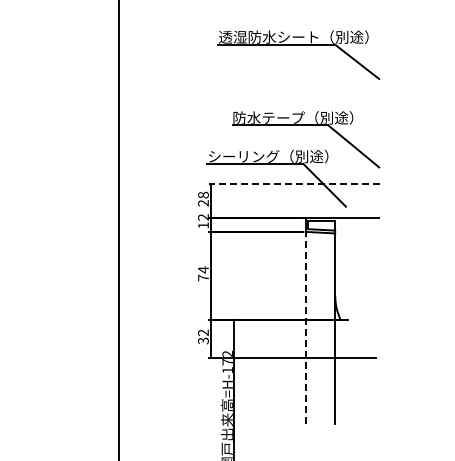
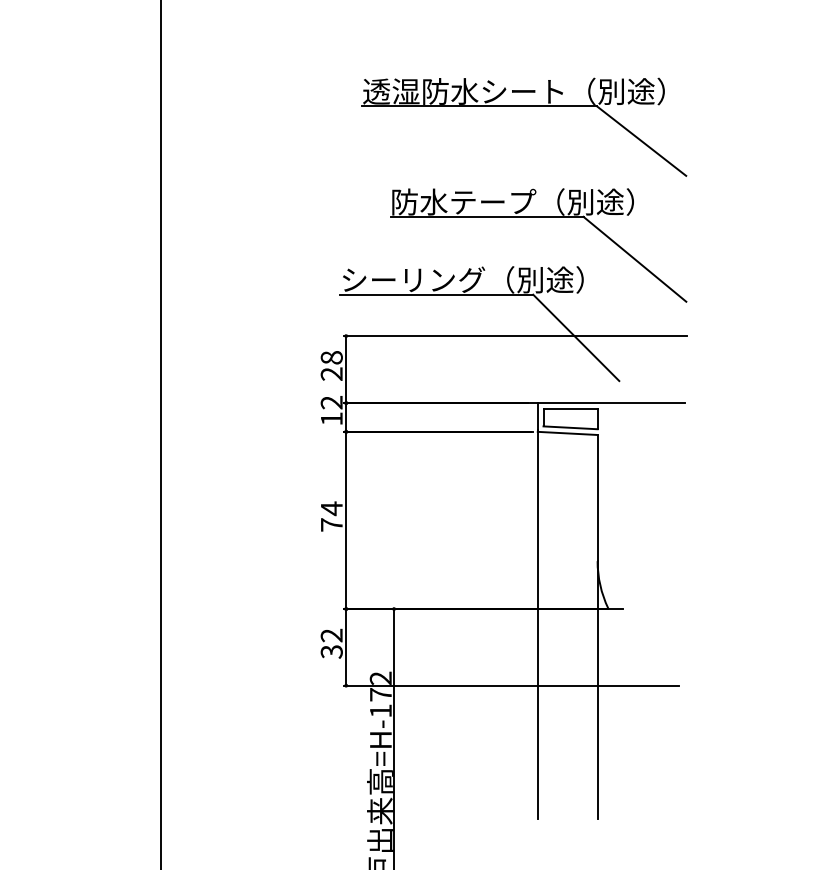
part: (298, 45) -> (523, 108), moved
line: (293, 184) -> (513, 336), dashed -> solid
line: (305, 326) -> (537, 622), dashed -> solid

